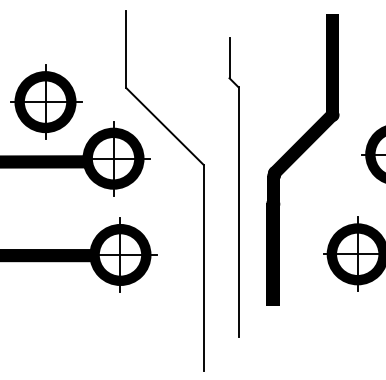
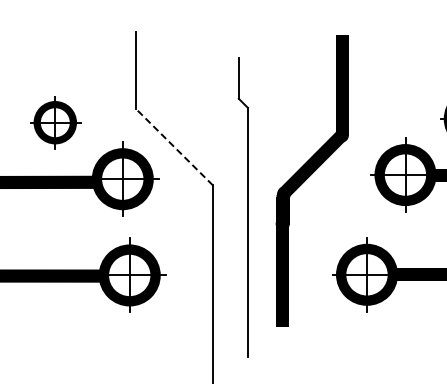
part: (47, 102) -> (56, 122), size x0.7
line: (164, 126) -> (173, 146), solid -> dashed

